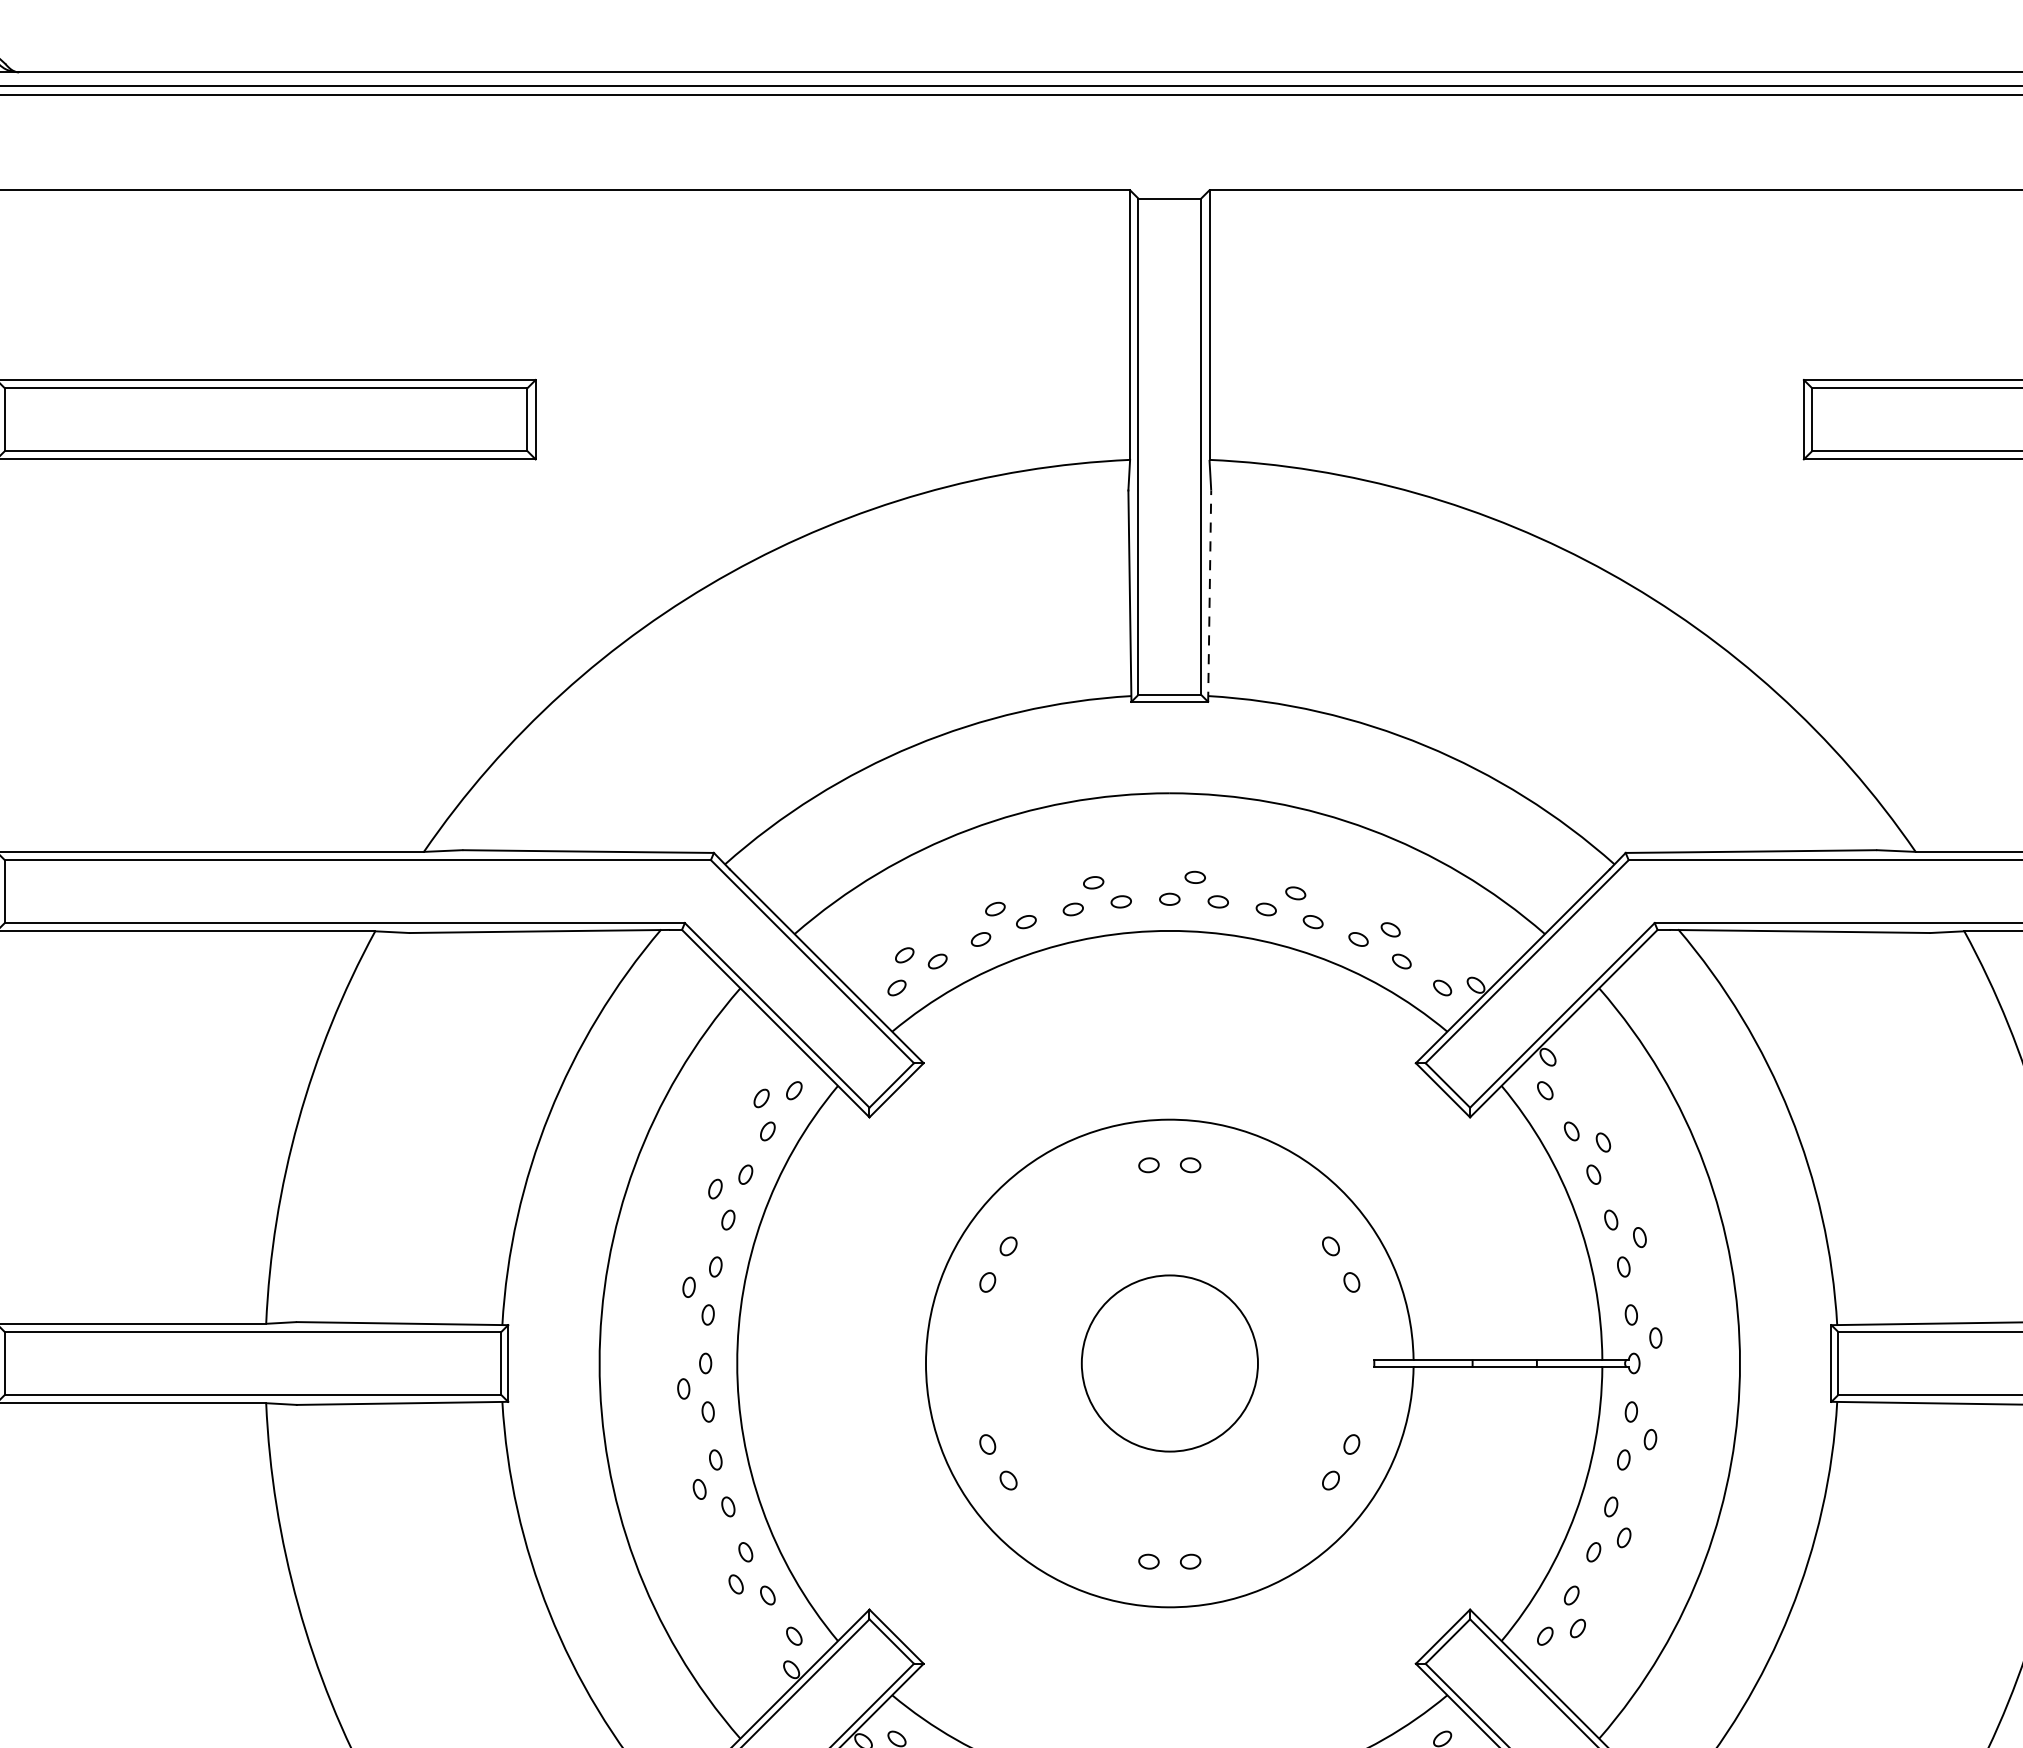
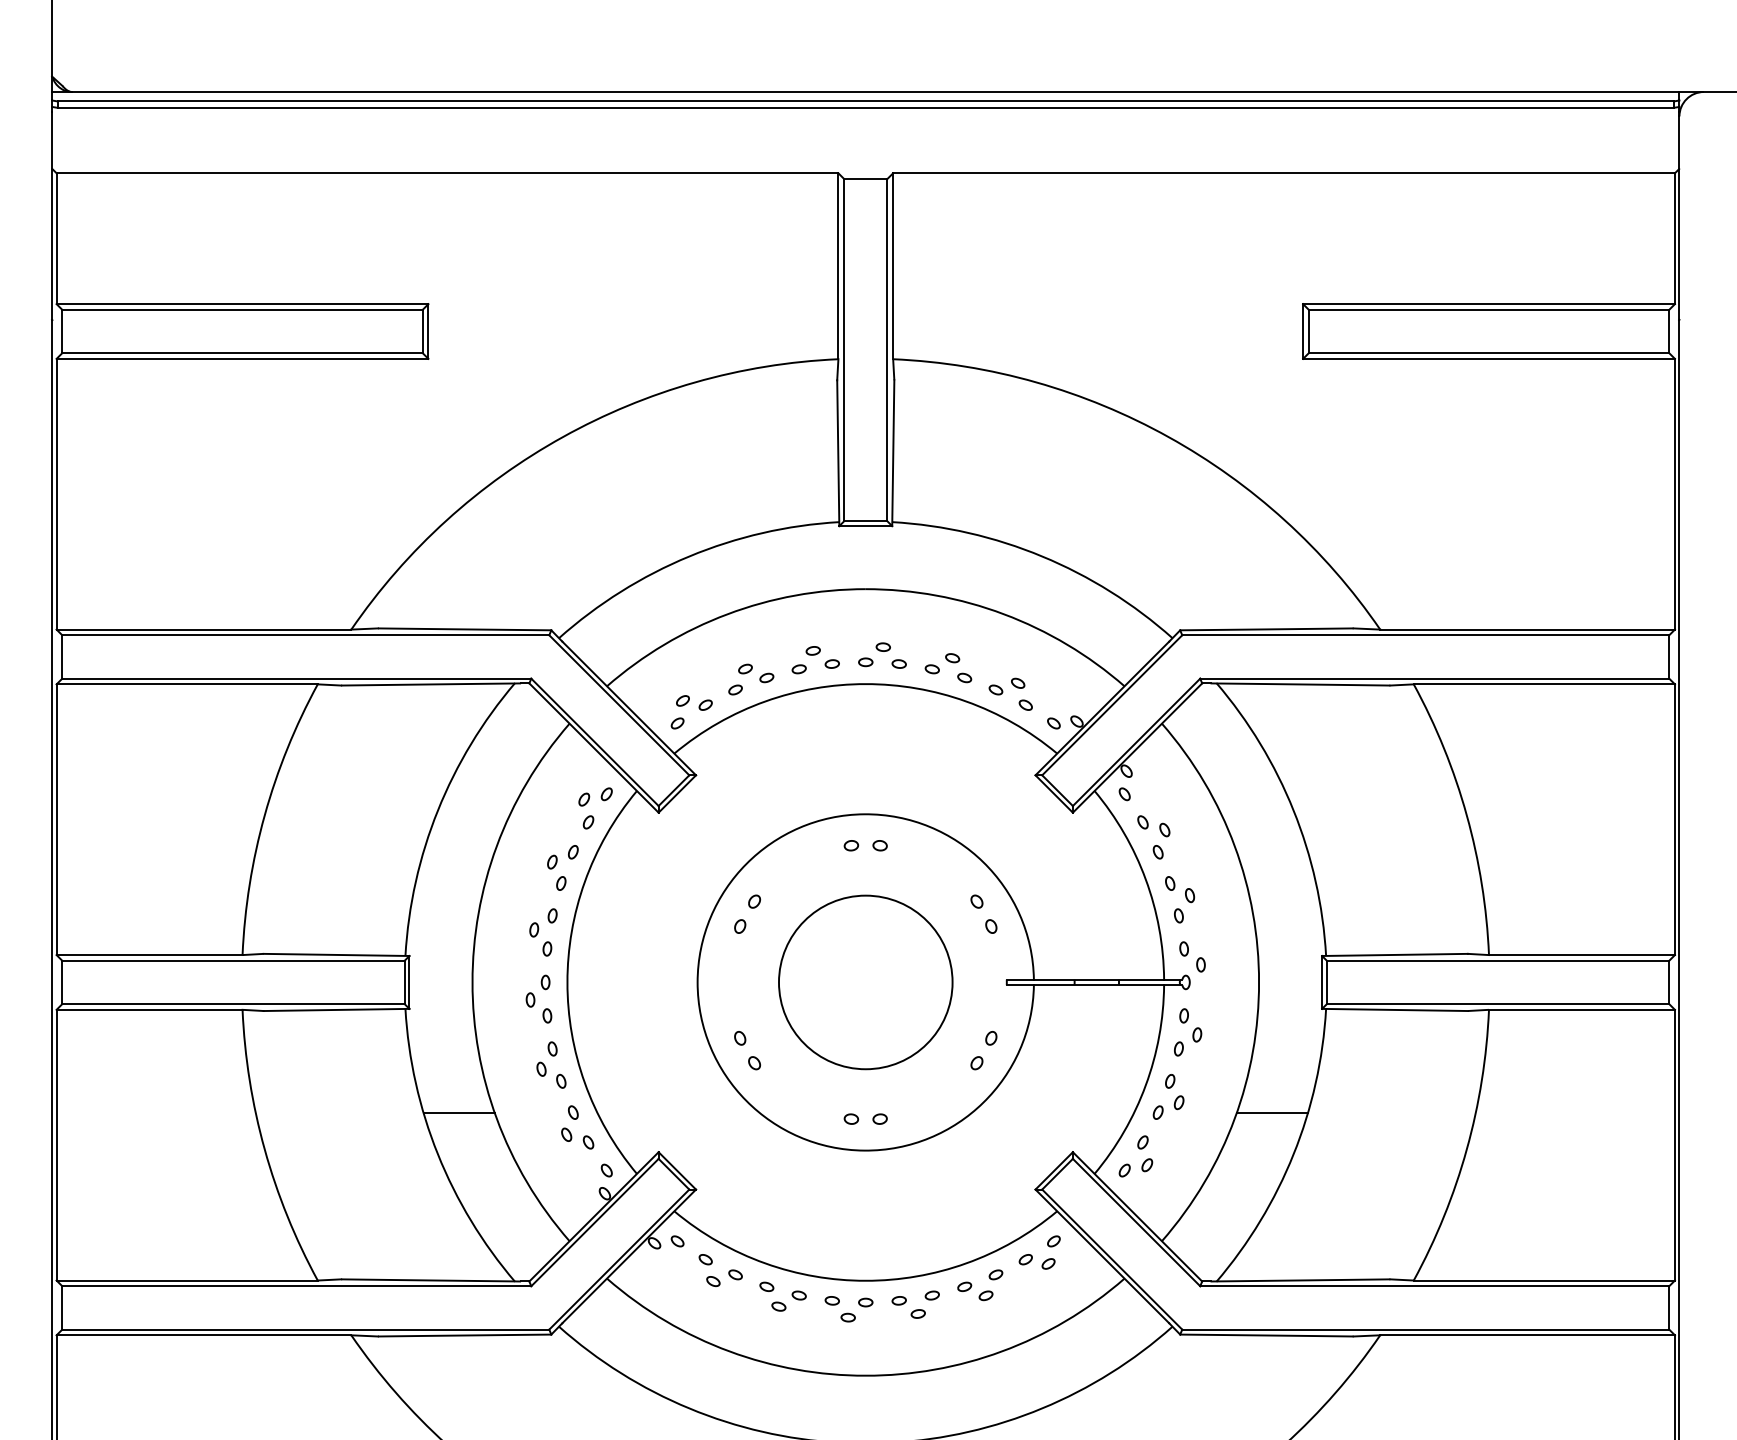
line: (1209, 596) -> (893, 453), dashed -> solid
circle: (1169, 1363) -> (865, 982), size x1.43
line: (579, 1553) -> (458, 1113), added
line: (1758, 1553) -> (1271, 1113), added

